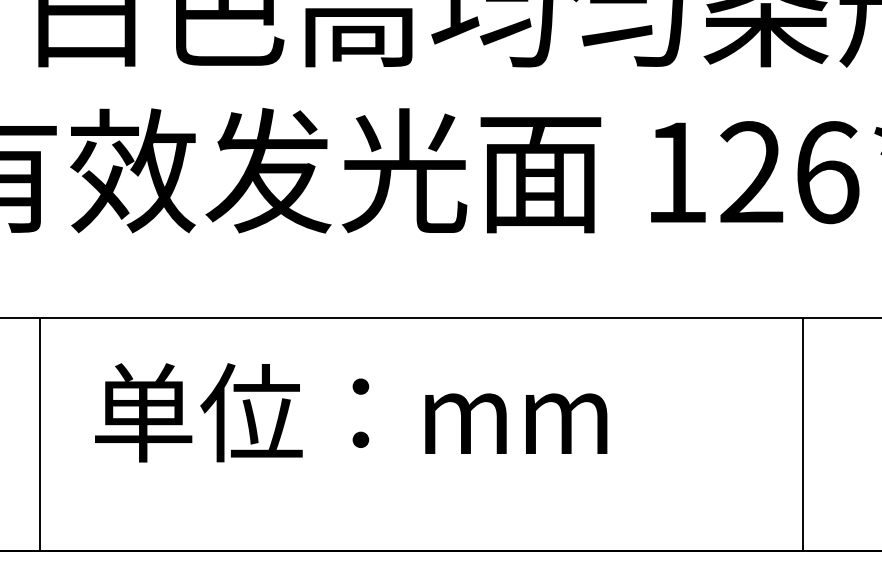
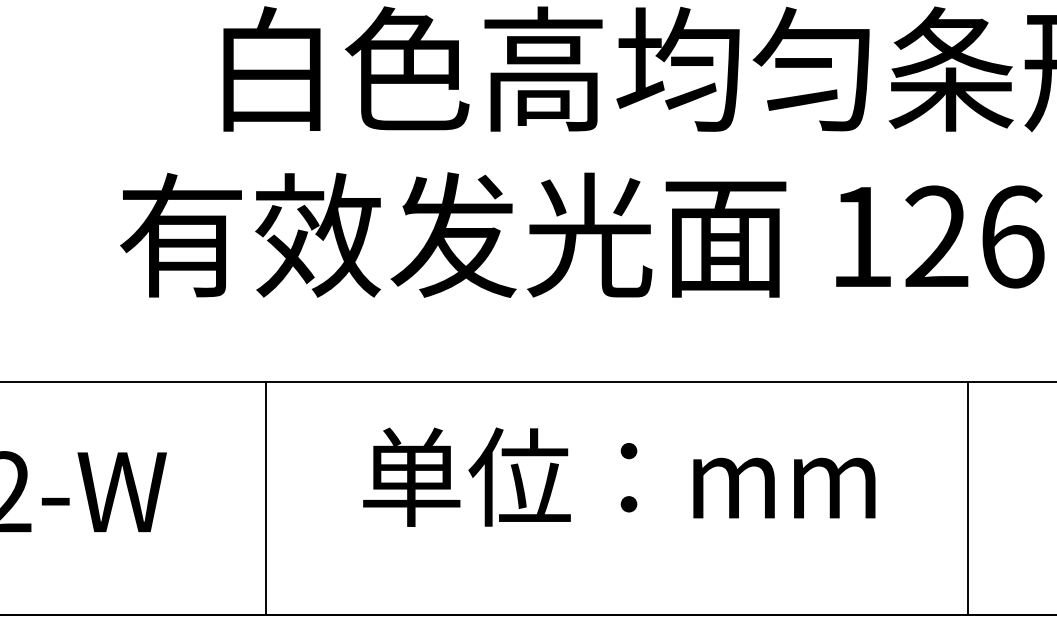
text: (351, 412) -> (619, 476), moved
line: (40, 434) -> (265, 498), moved
line: (803, 434) -> (968, 498), moved

